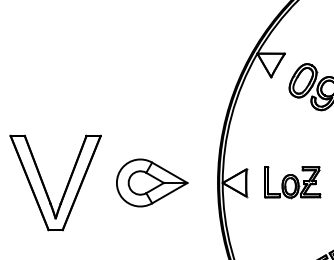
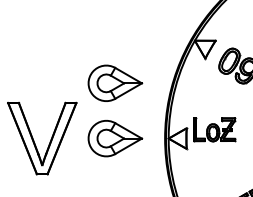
part: (152, 109) -> (115, 82), added
part: (292, 182) -> (214, 129), moved

